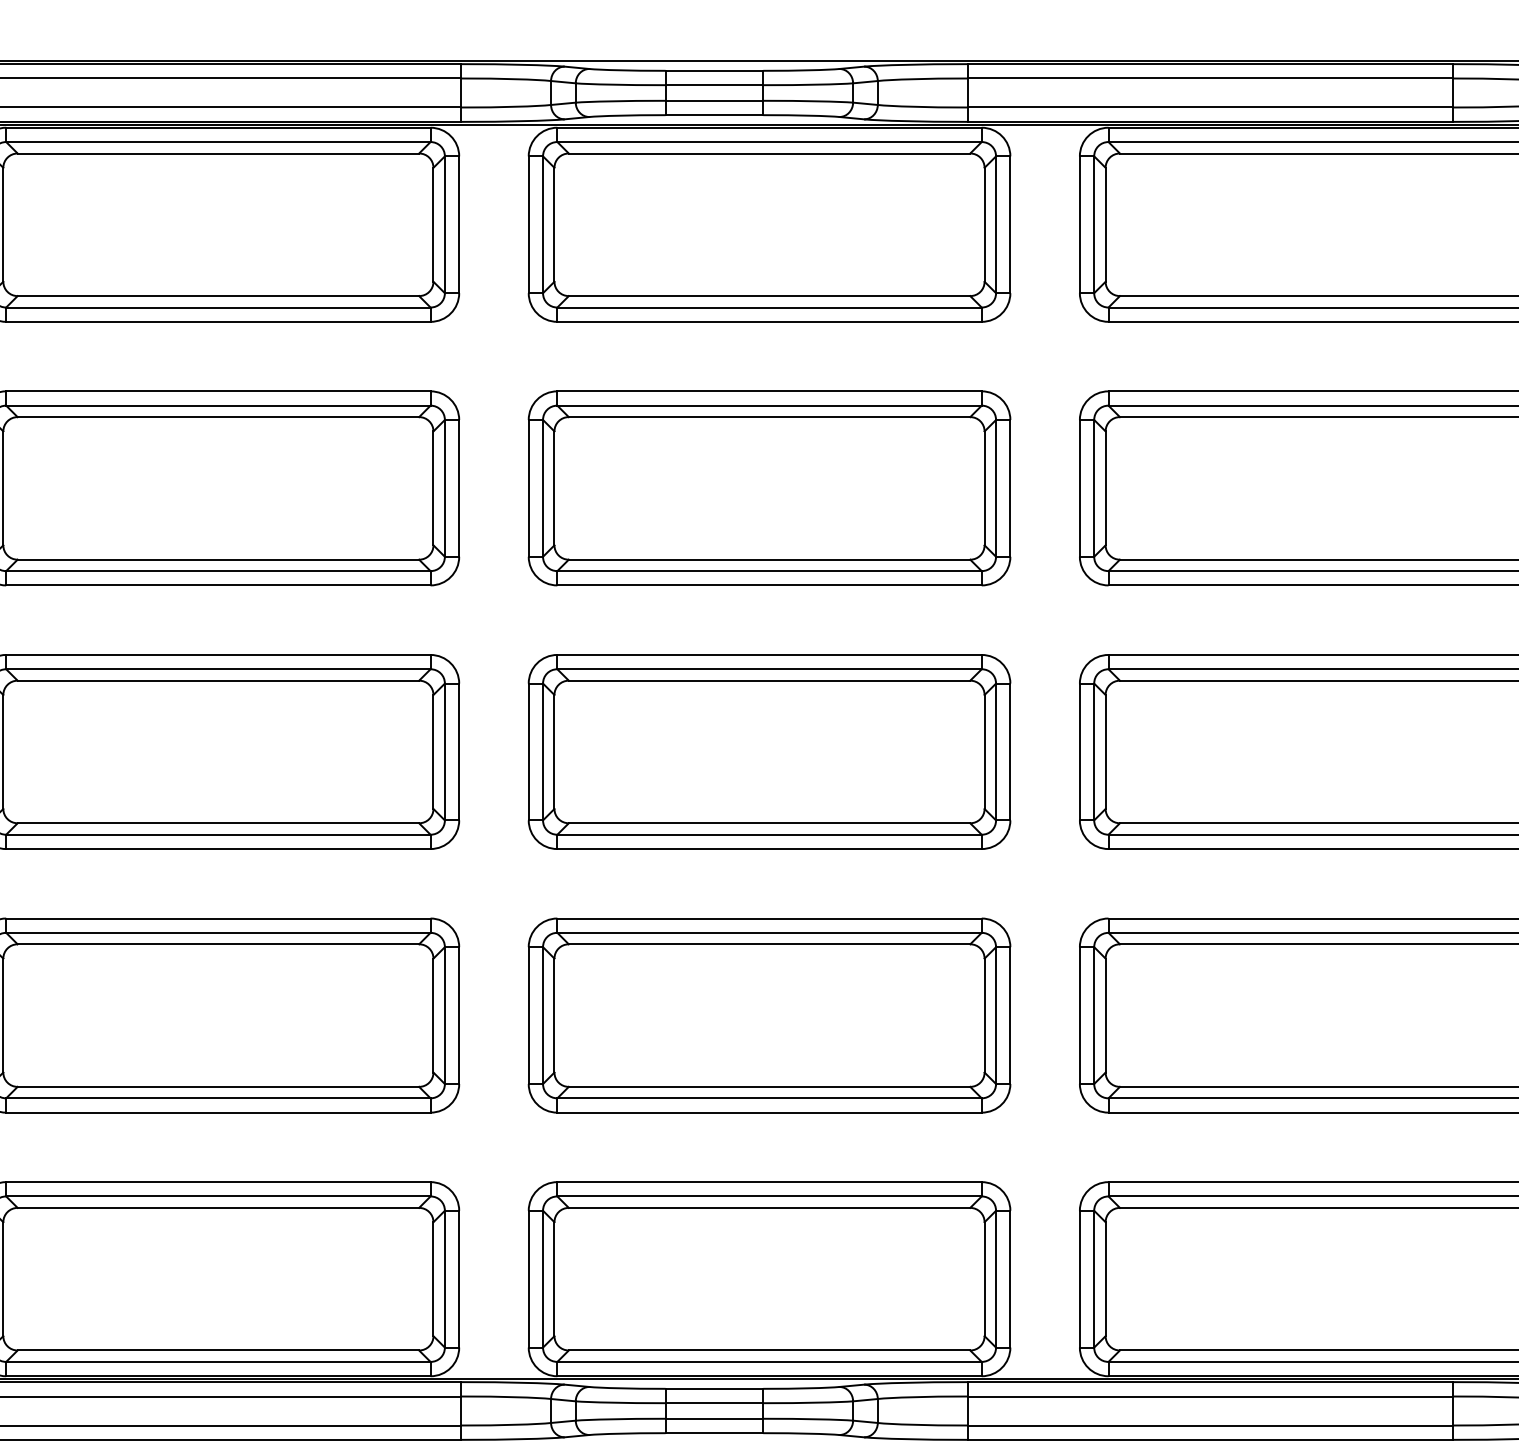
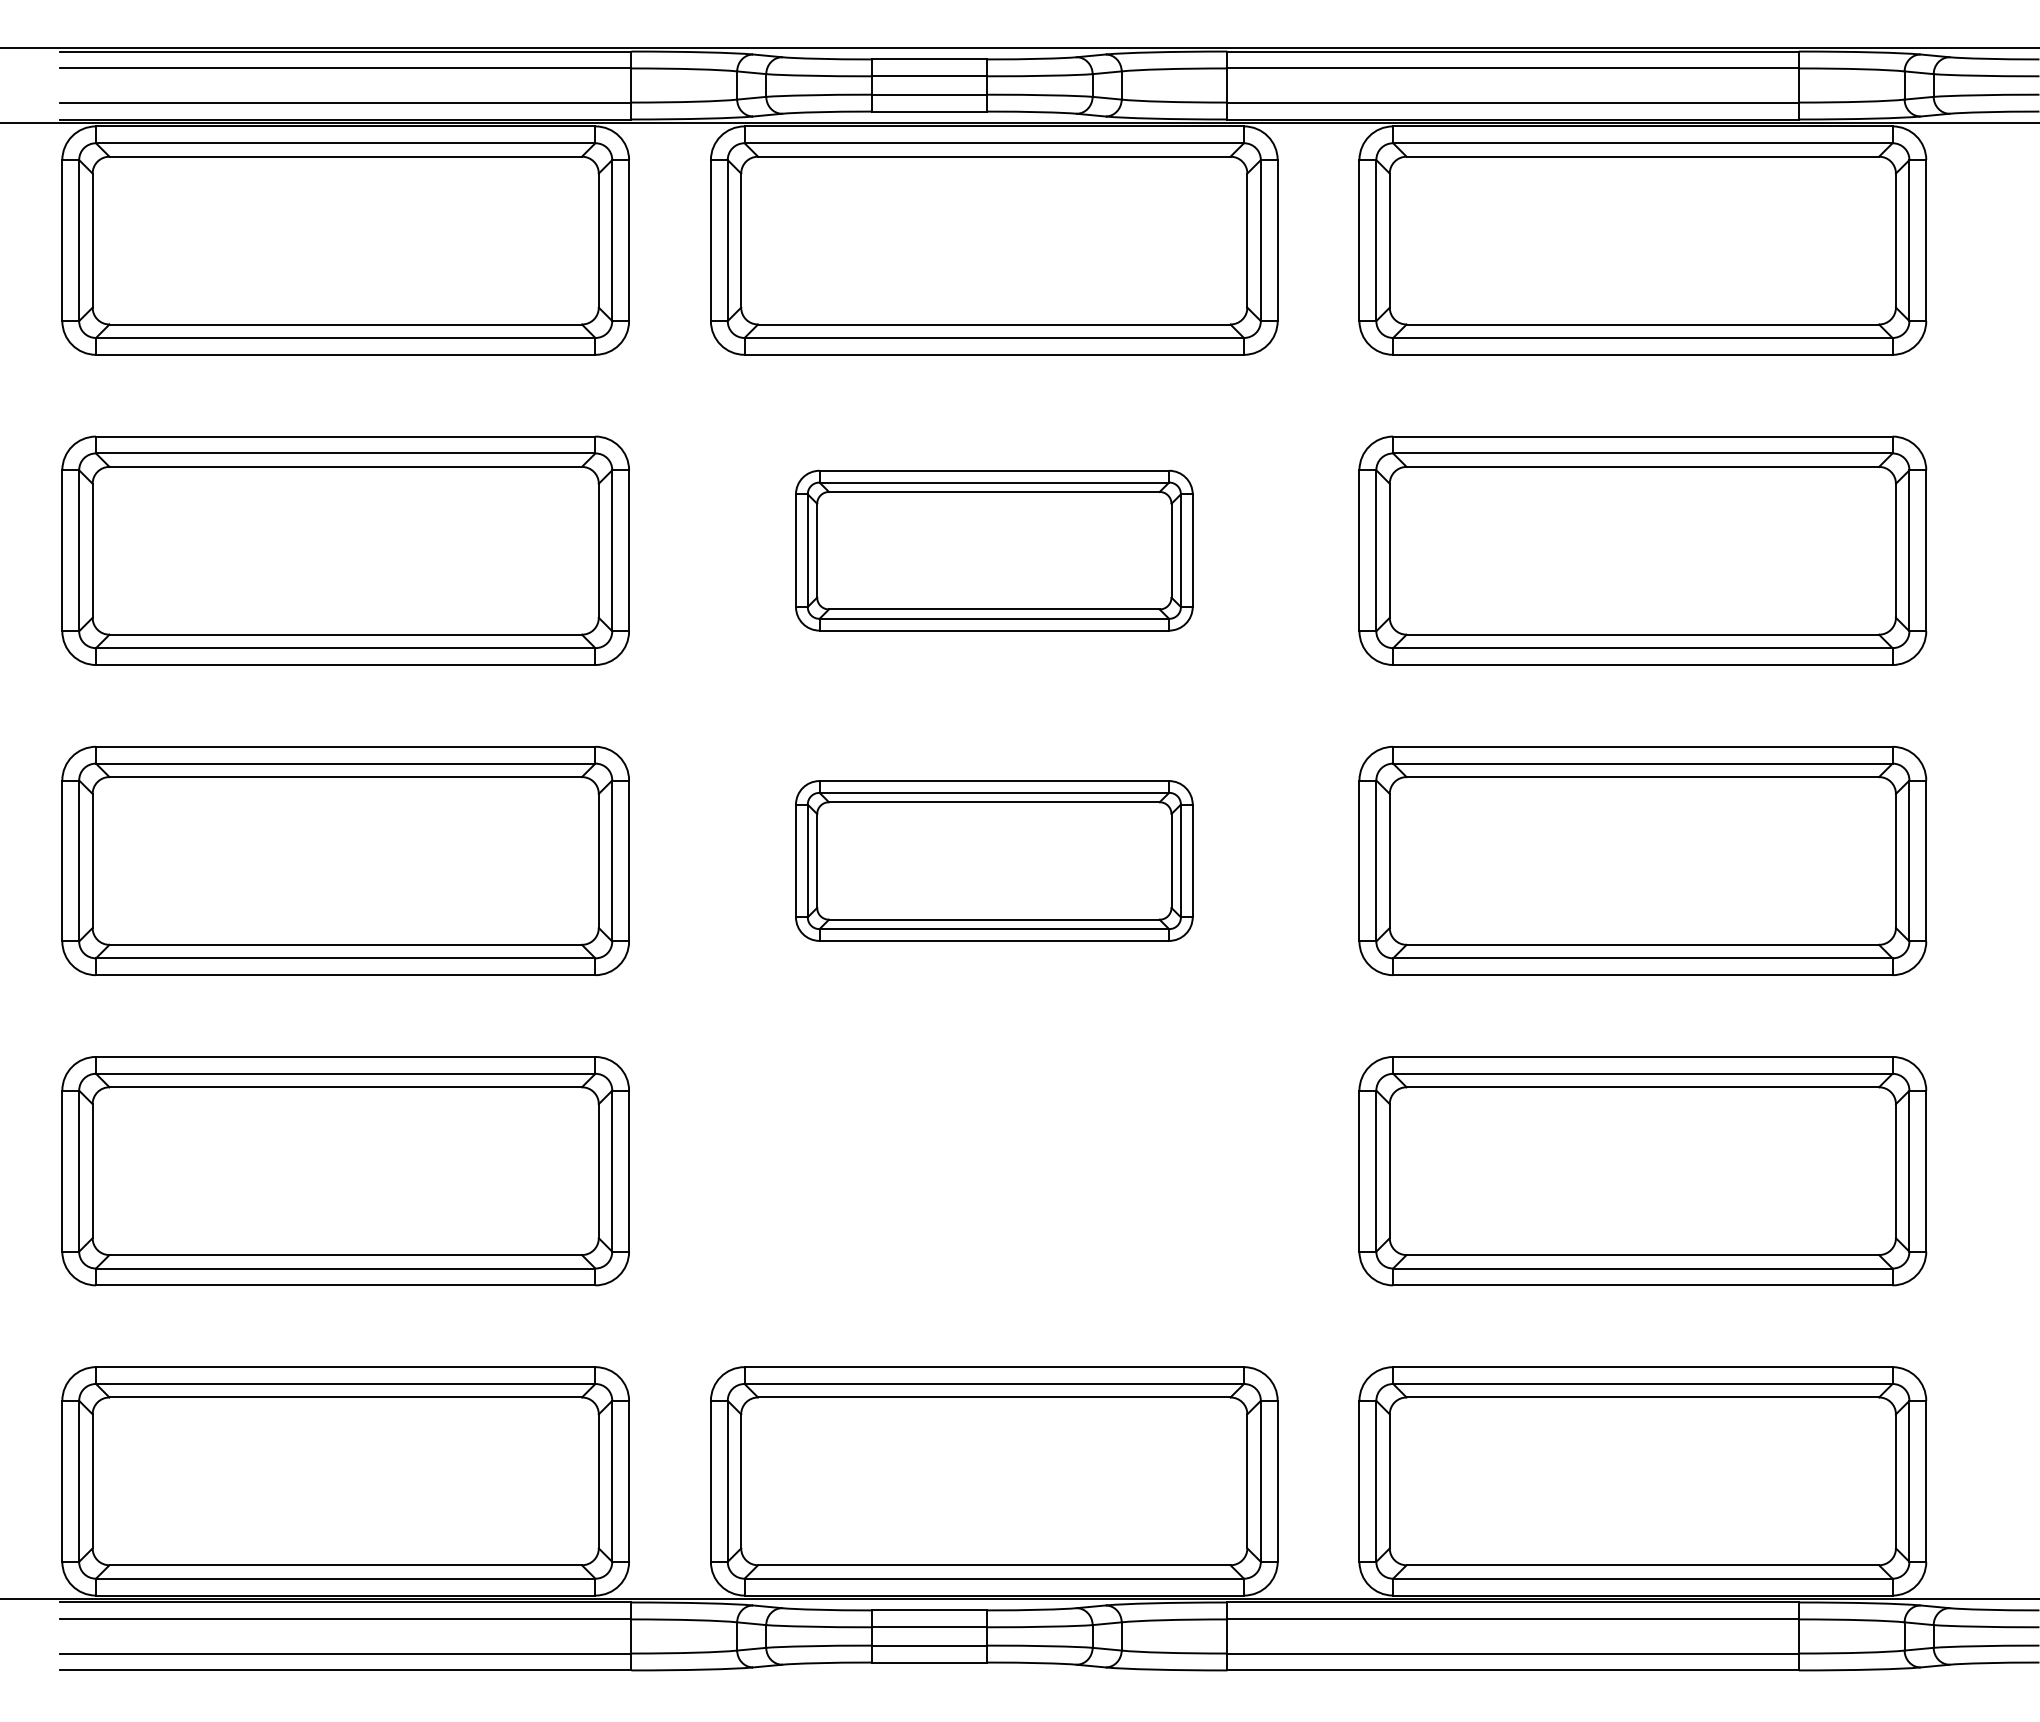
part: (769, 488) -> (994, 550), size x0.7
part: (769, 751) -> (994, 860), size x0.7
part: (769, 1015) -> (994, 1171), removed

